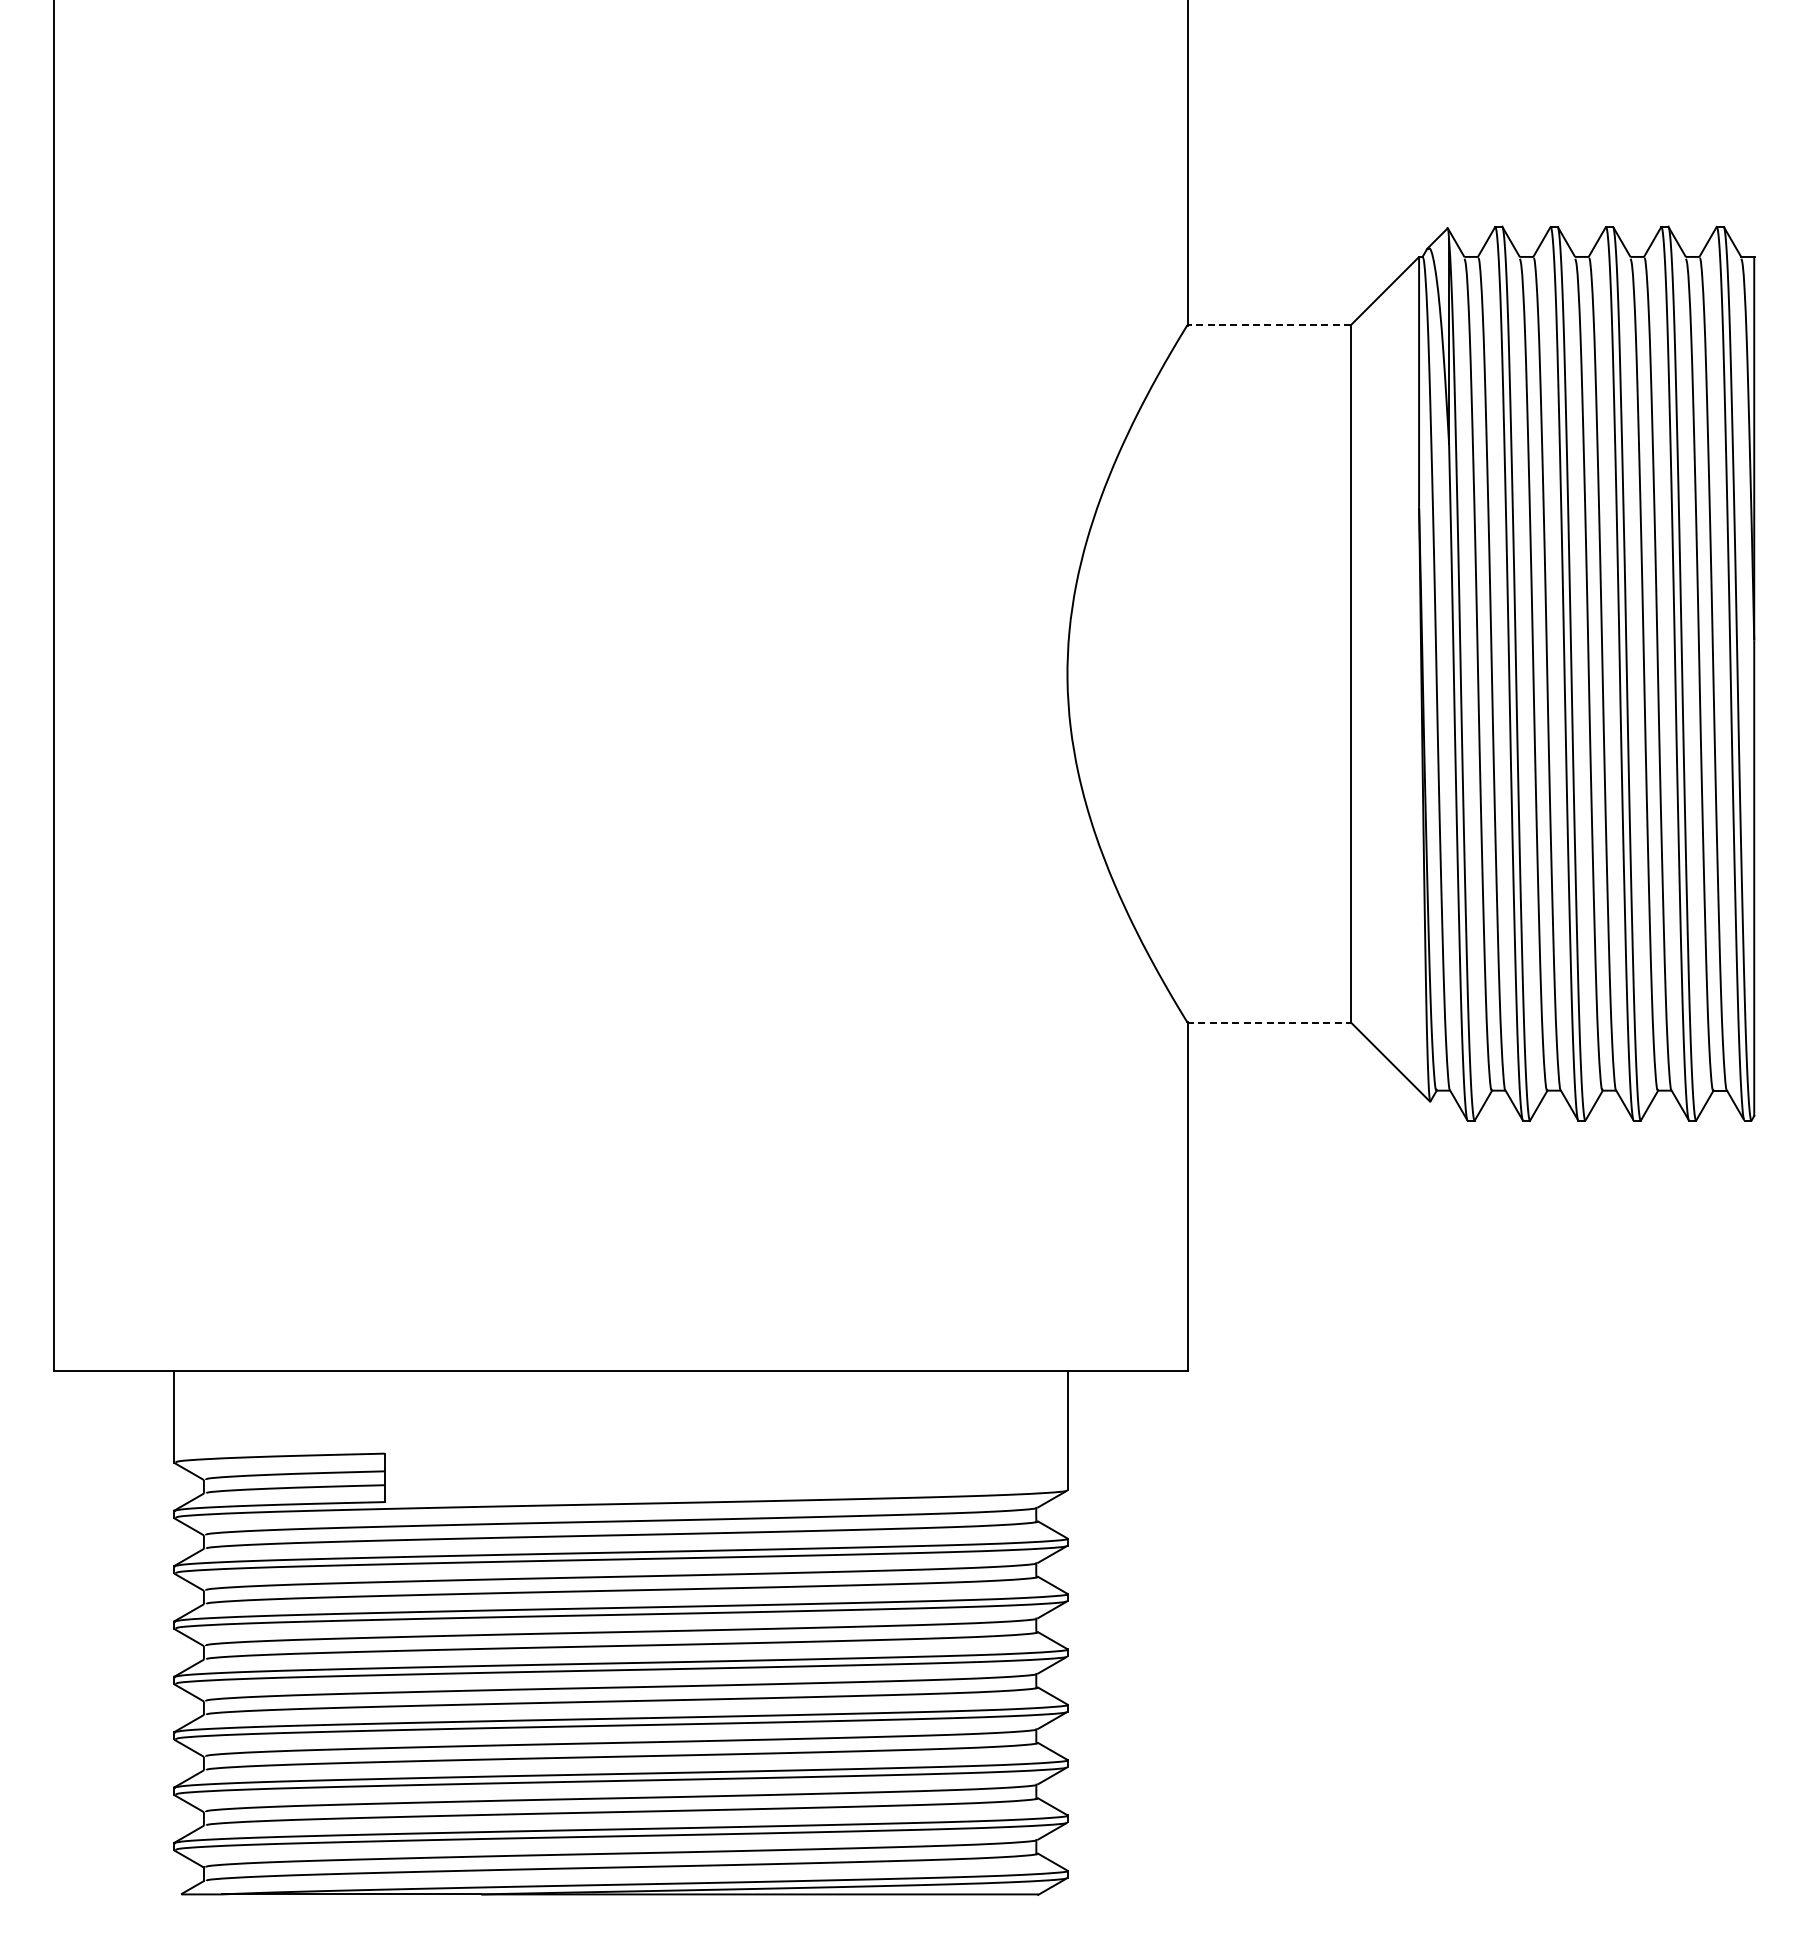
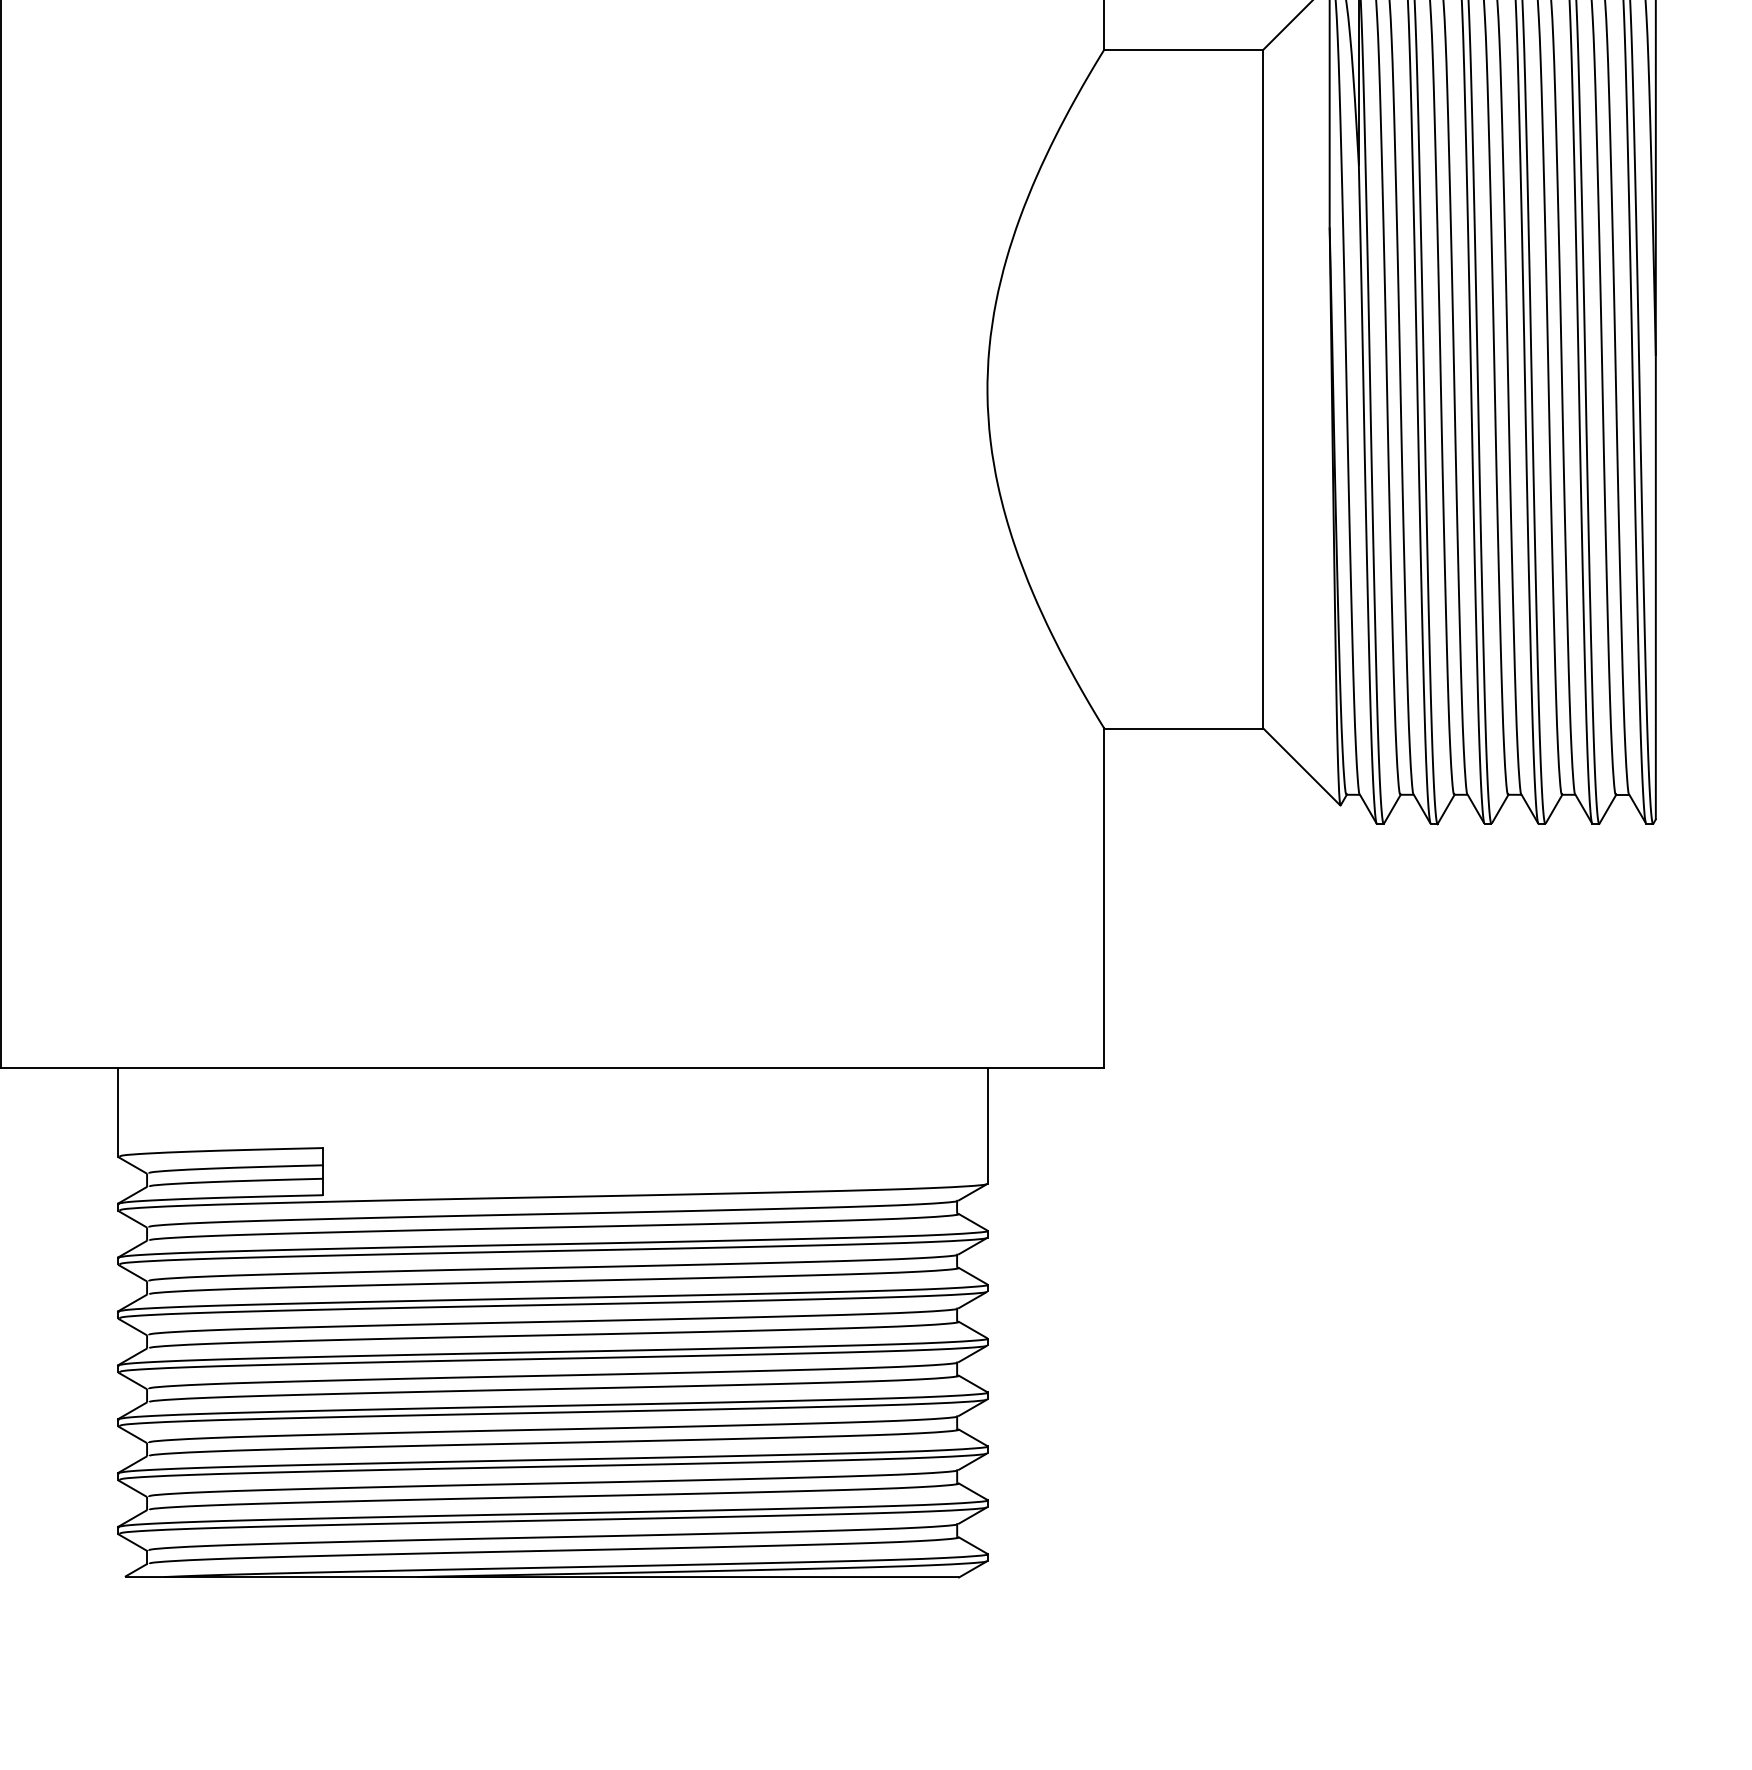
line: (1269, 325) -> (1184, 50), dashed -> solid
line: (1269, 1022) -> (1184, 728), dashed -> solid

